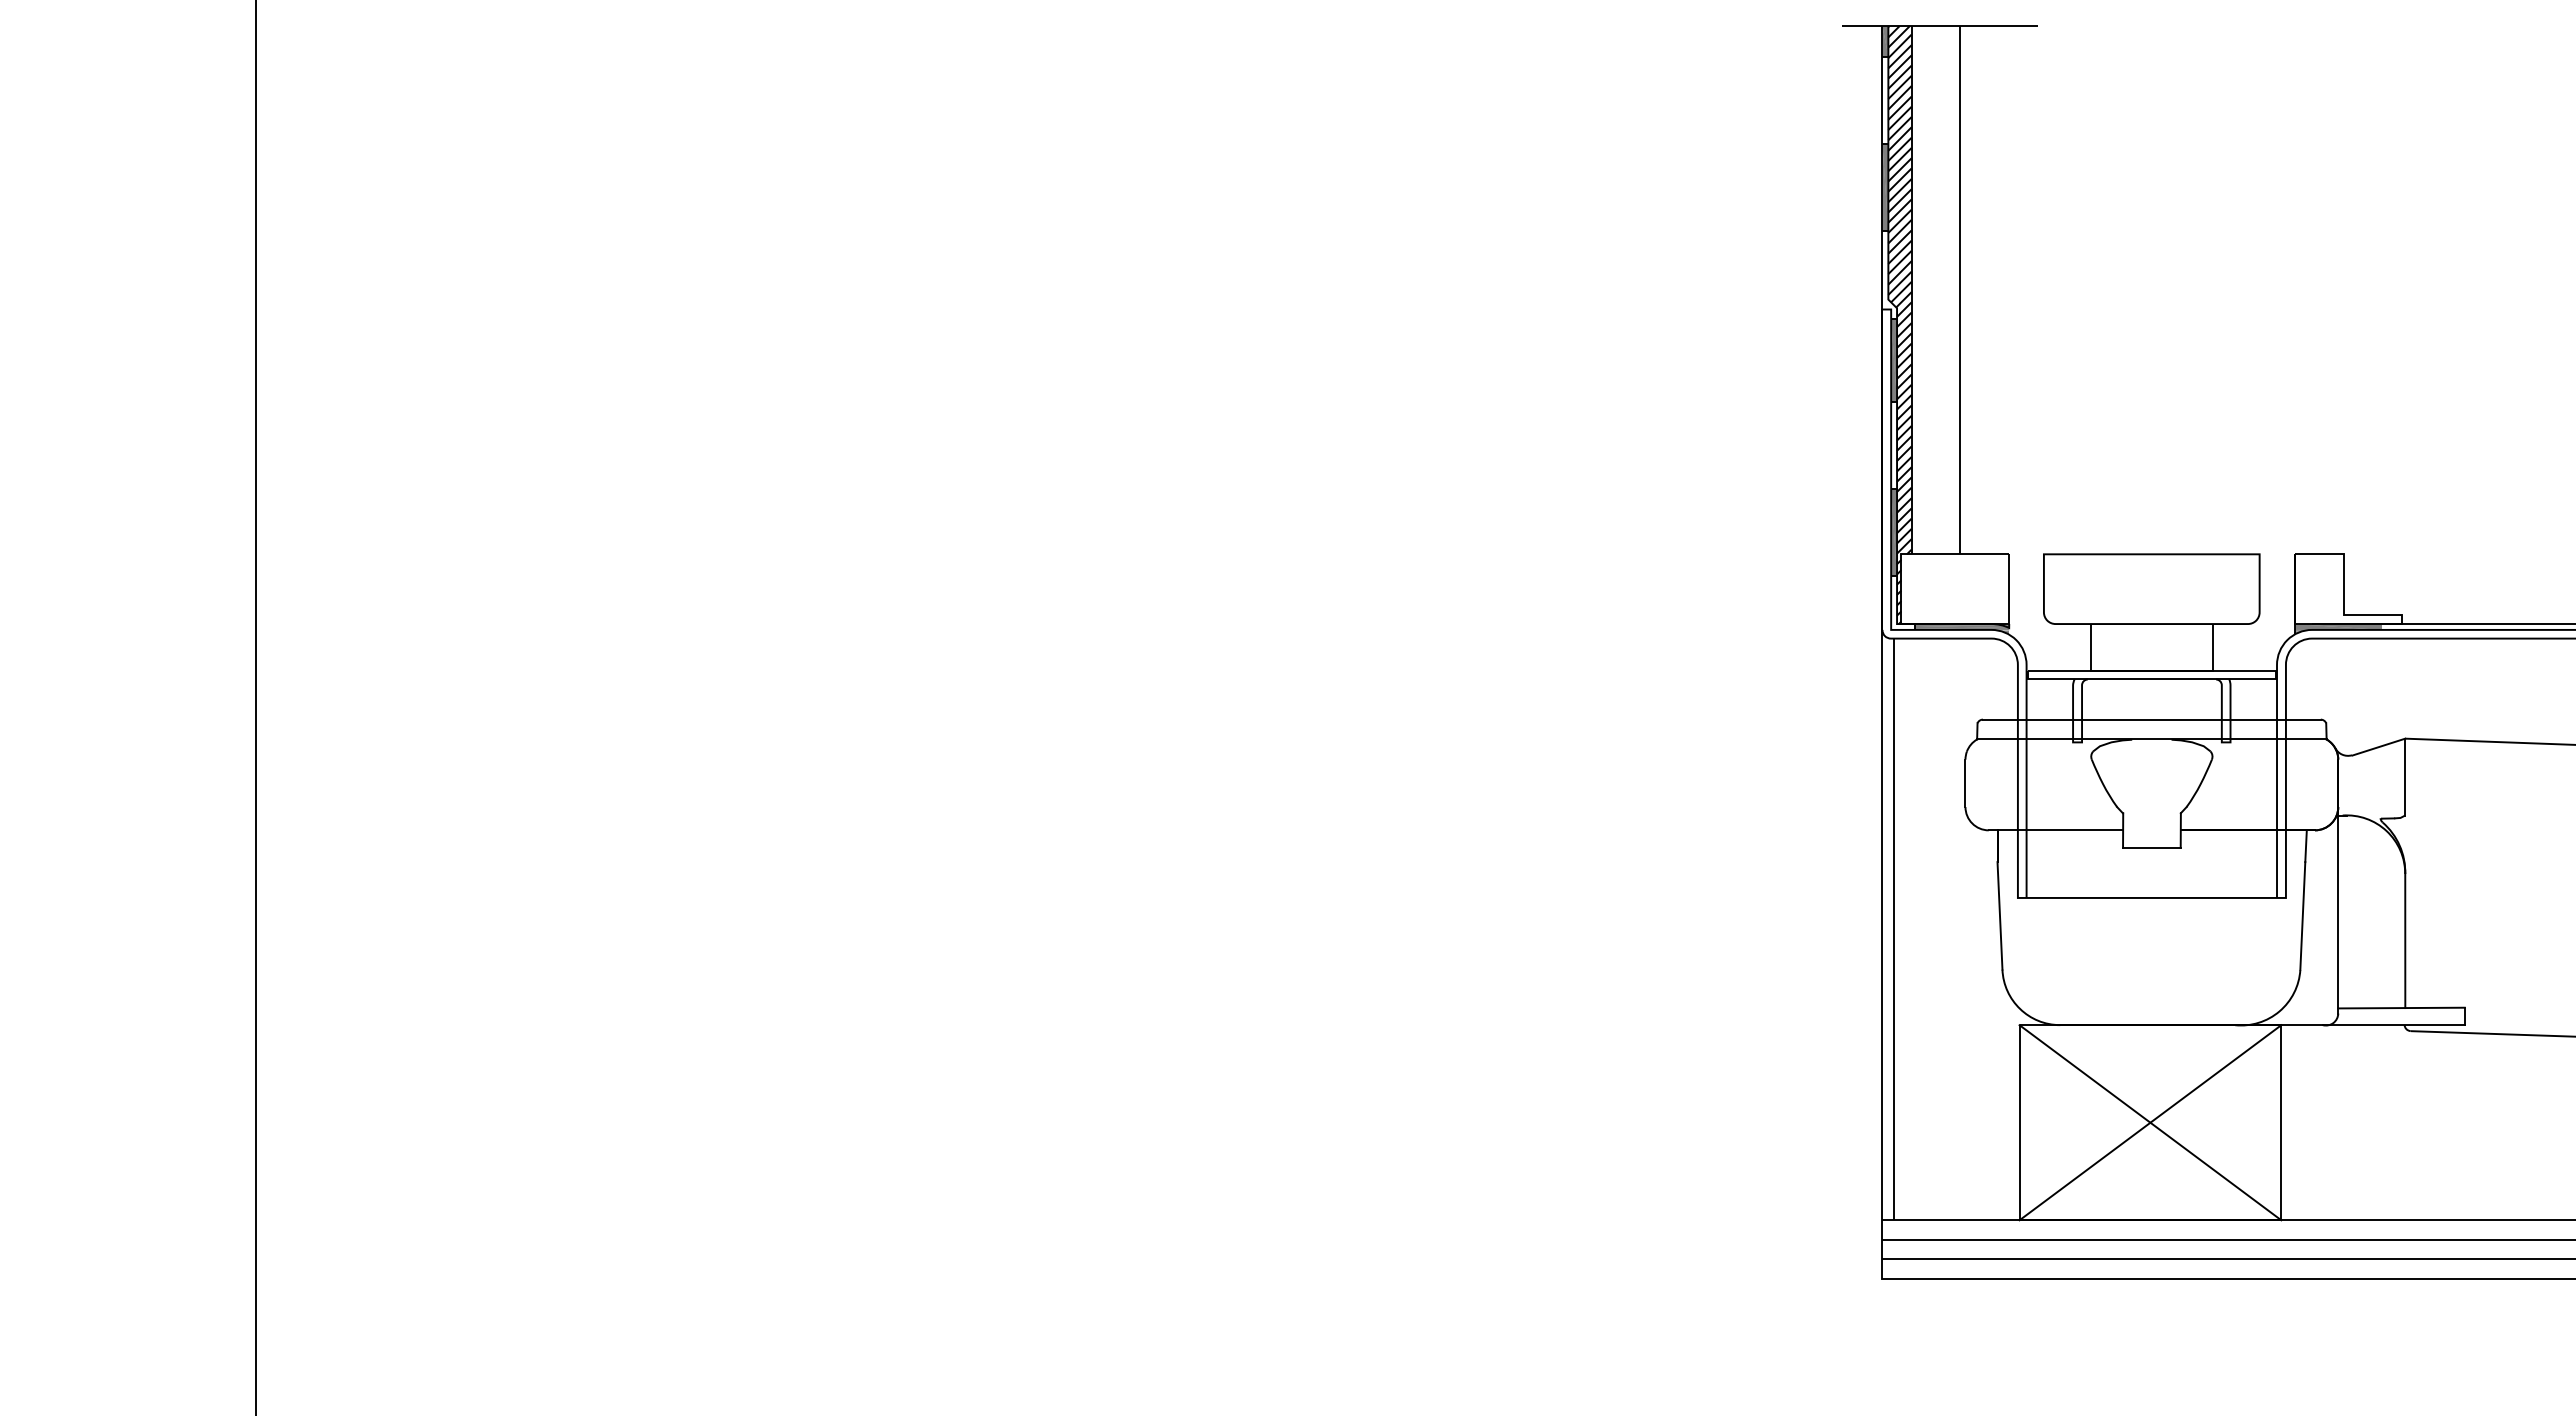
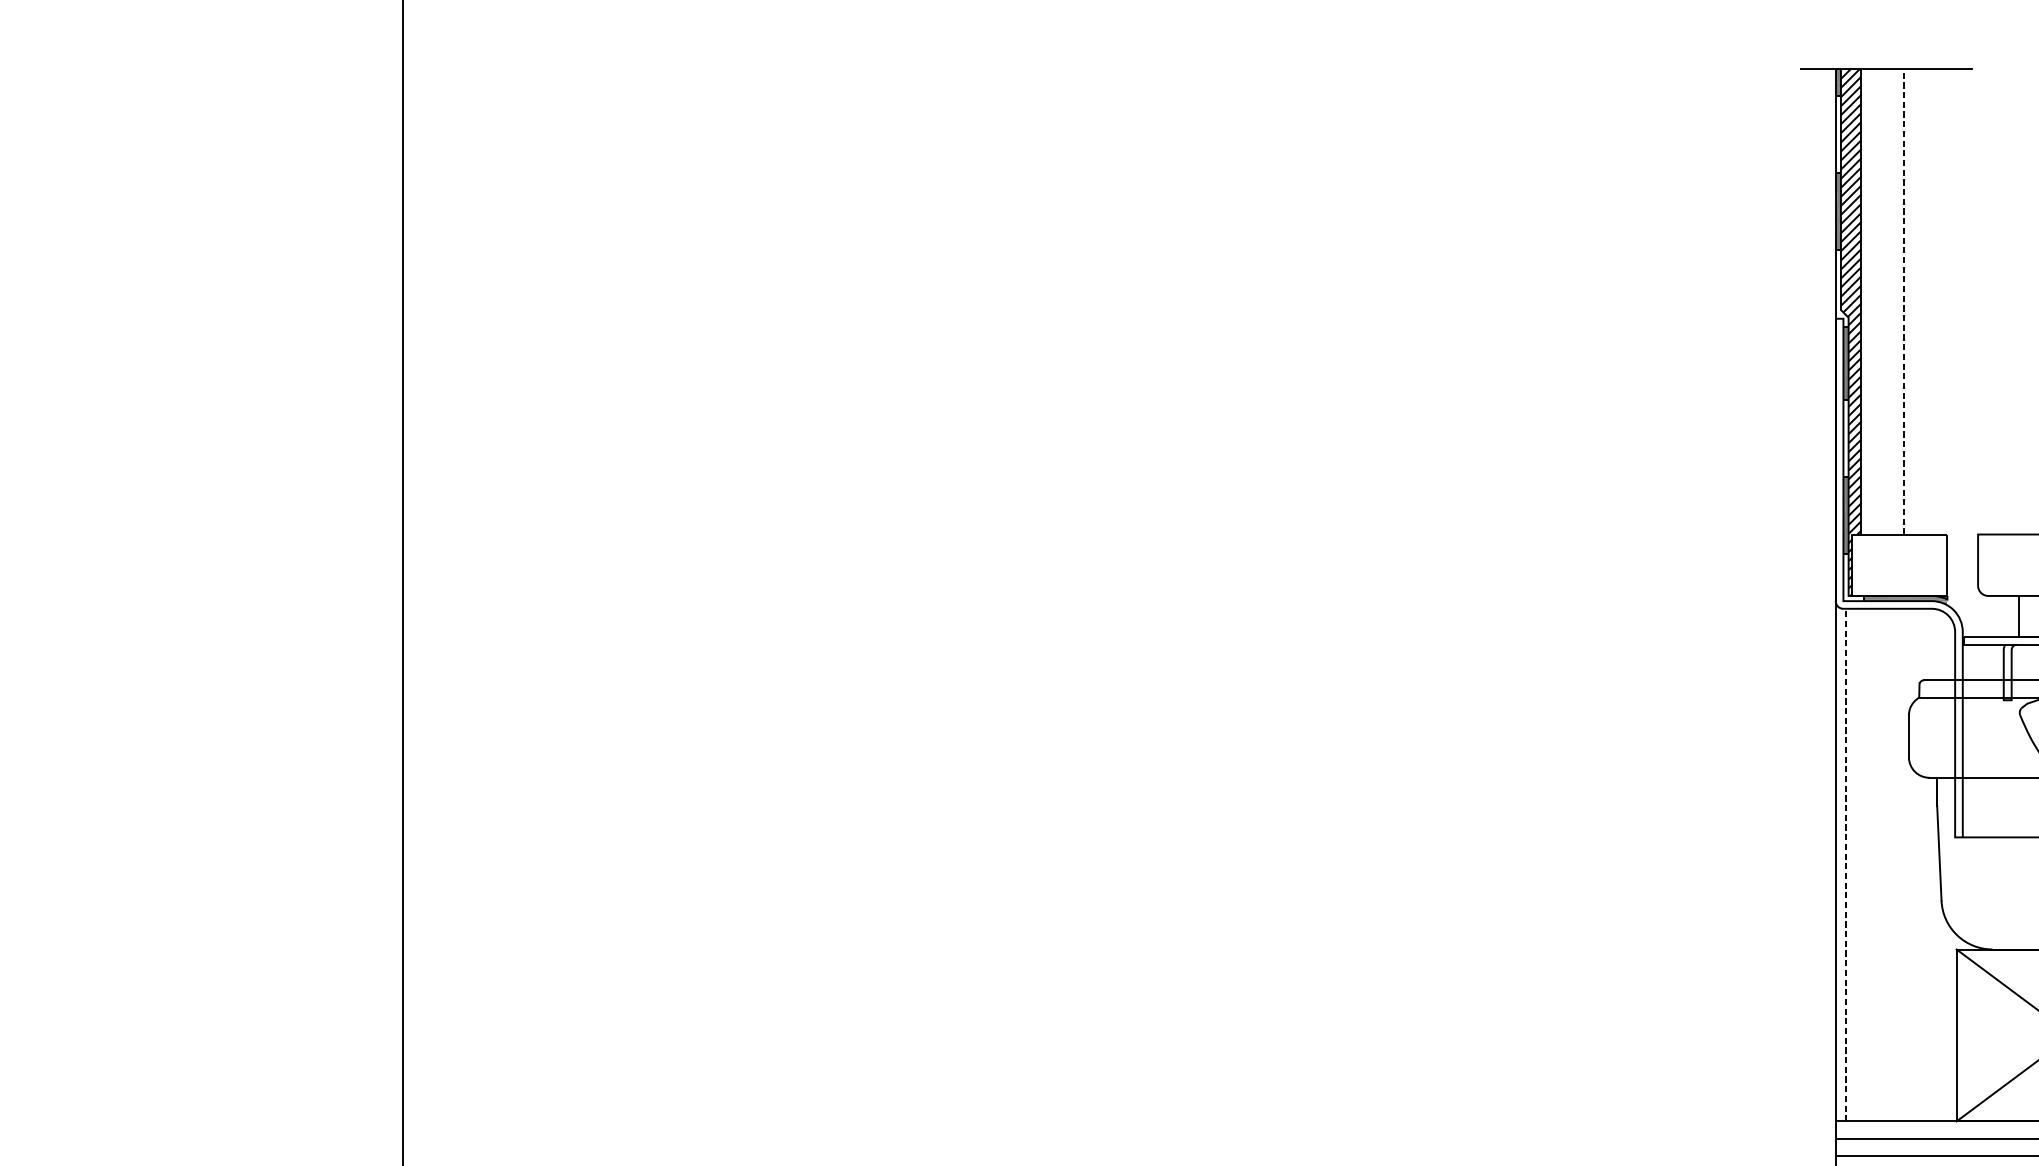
line: (1959, 289) -> (1903, 301), solid -> dashed
line: (1893, 929) -> (1845, 865), solid -> dashed

